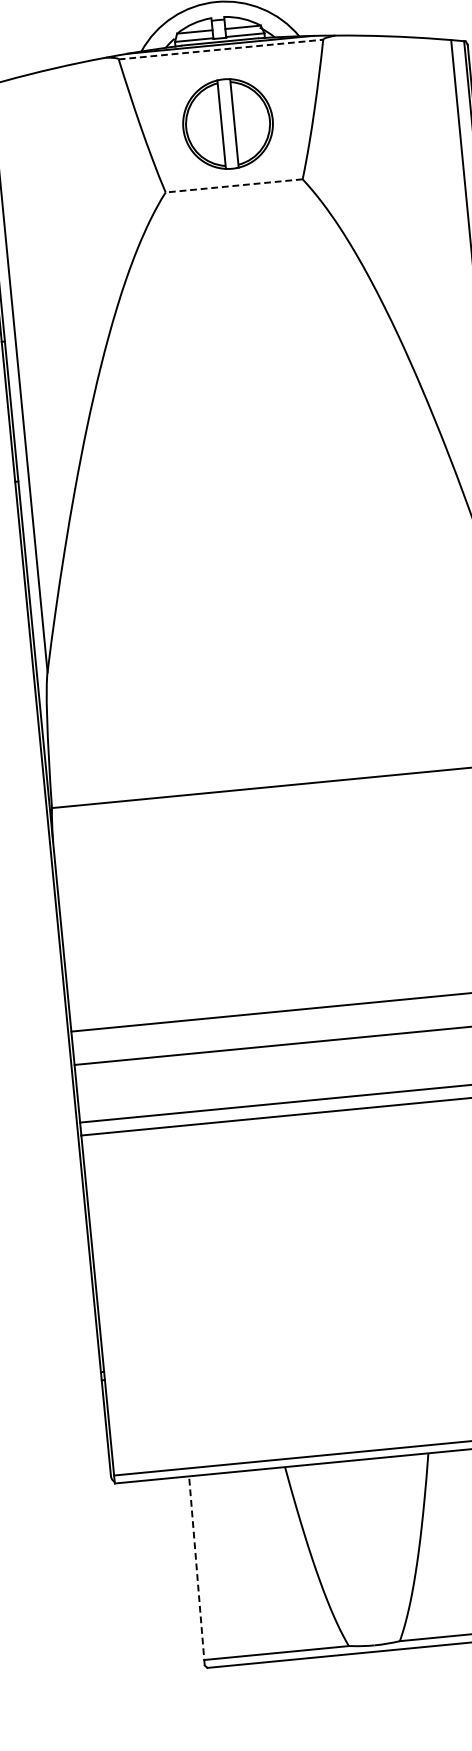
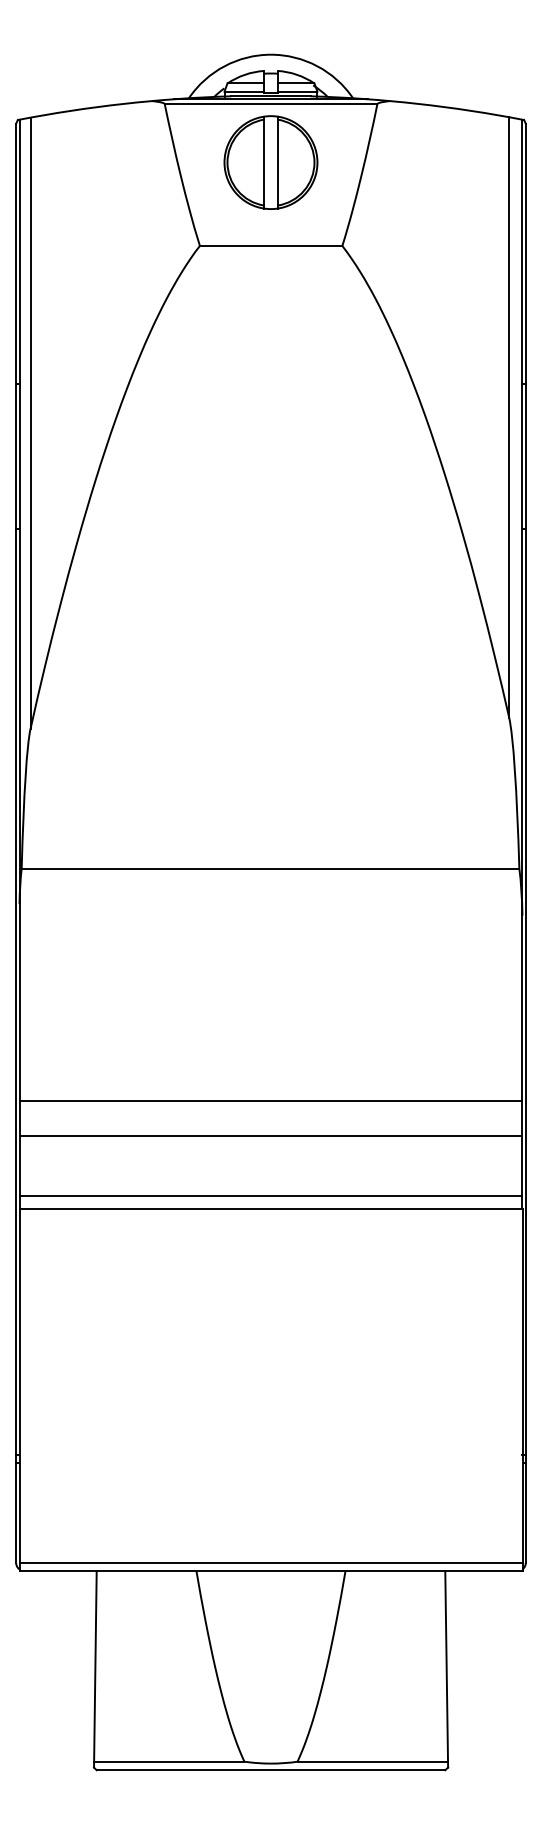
line: (221, 49) -> (271, 104), dashed -> solid
part: (227, 123) -> (270, 162), moved
line: (233, 185) -> (270, 245), dashed -> solid
line: (196, 1570) -> (95, 1668), dashed -> solid

